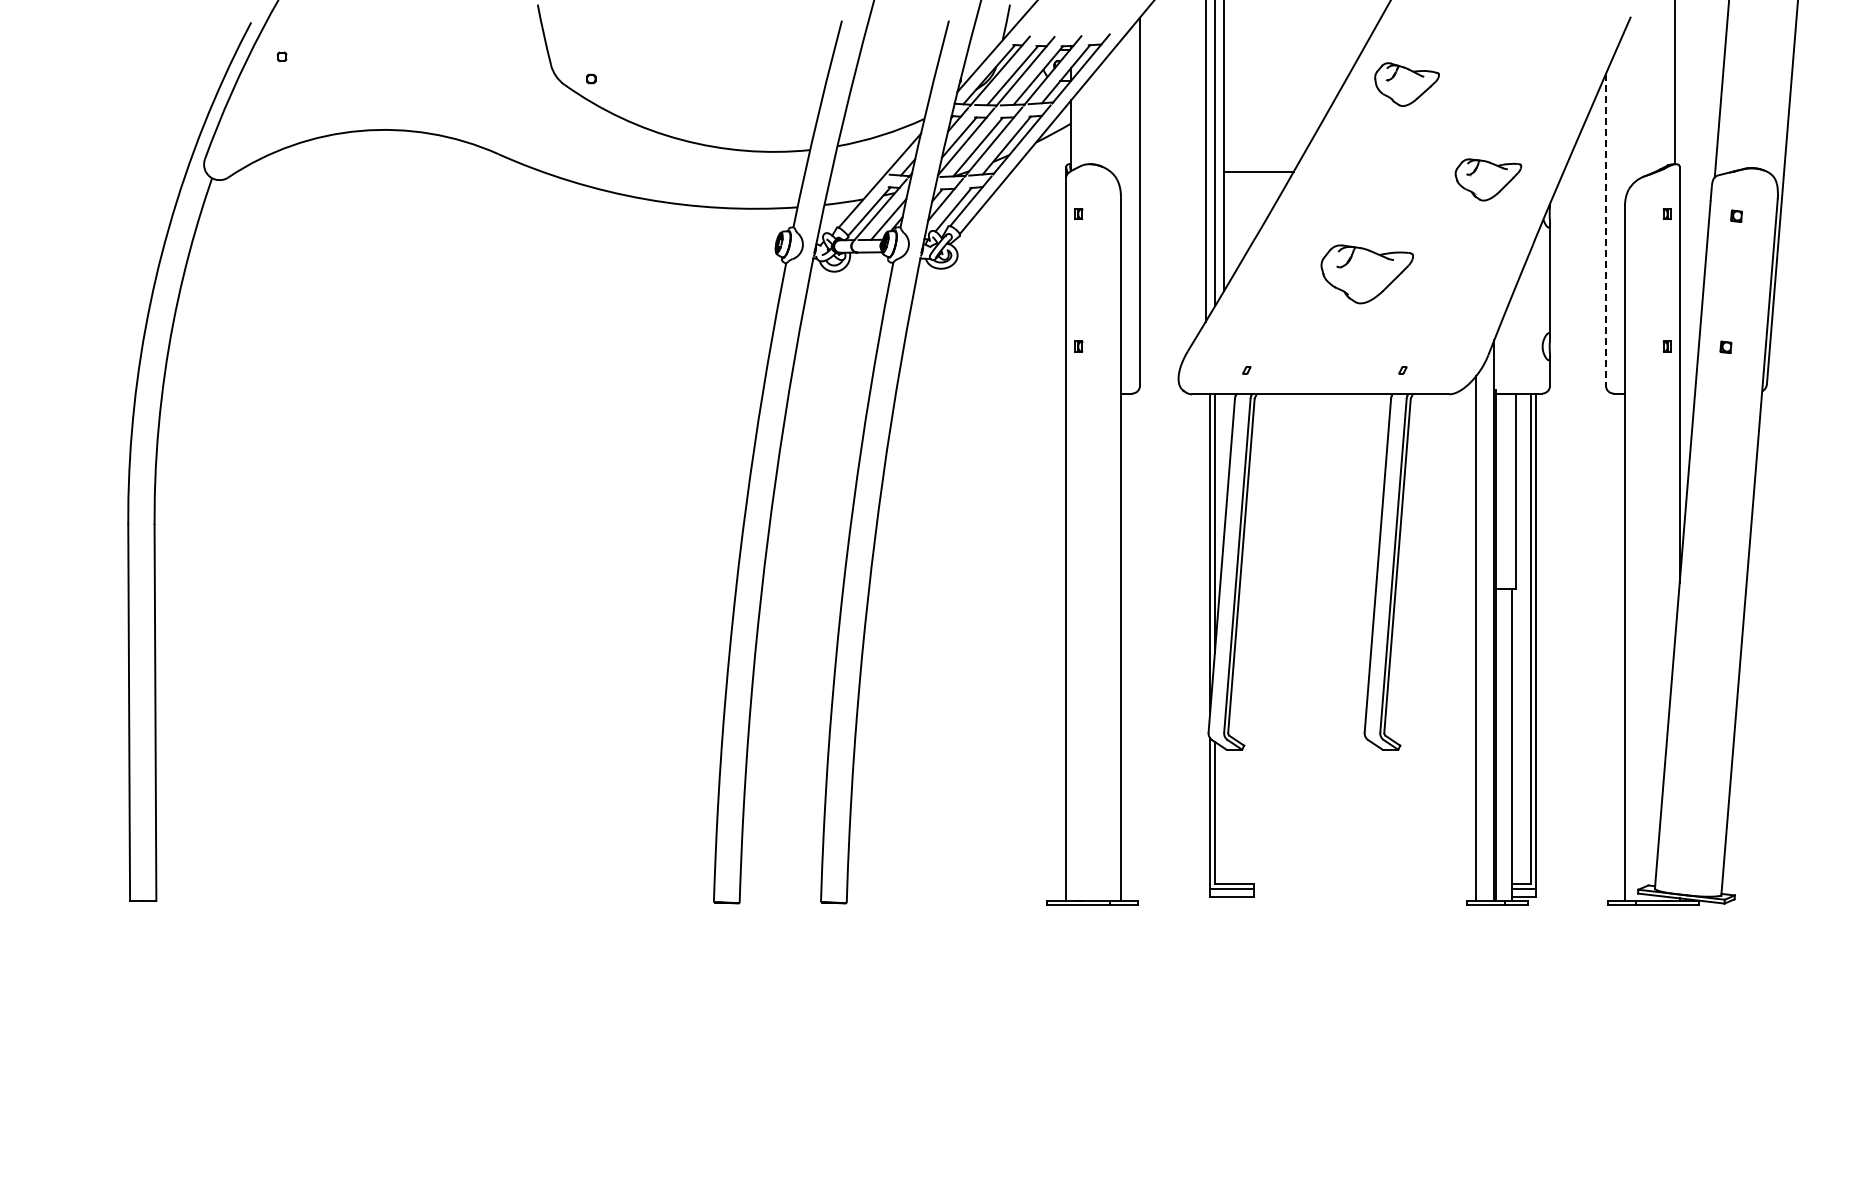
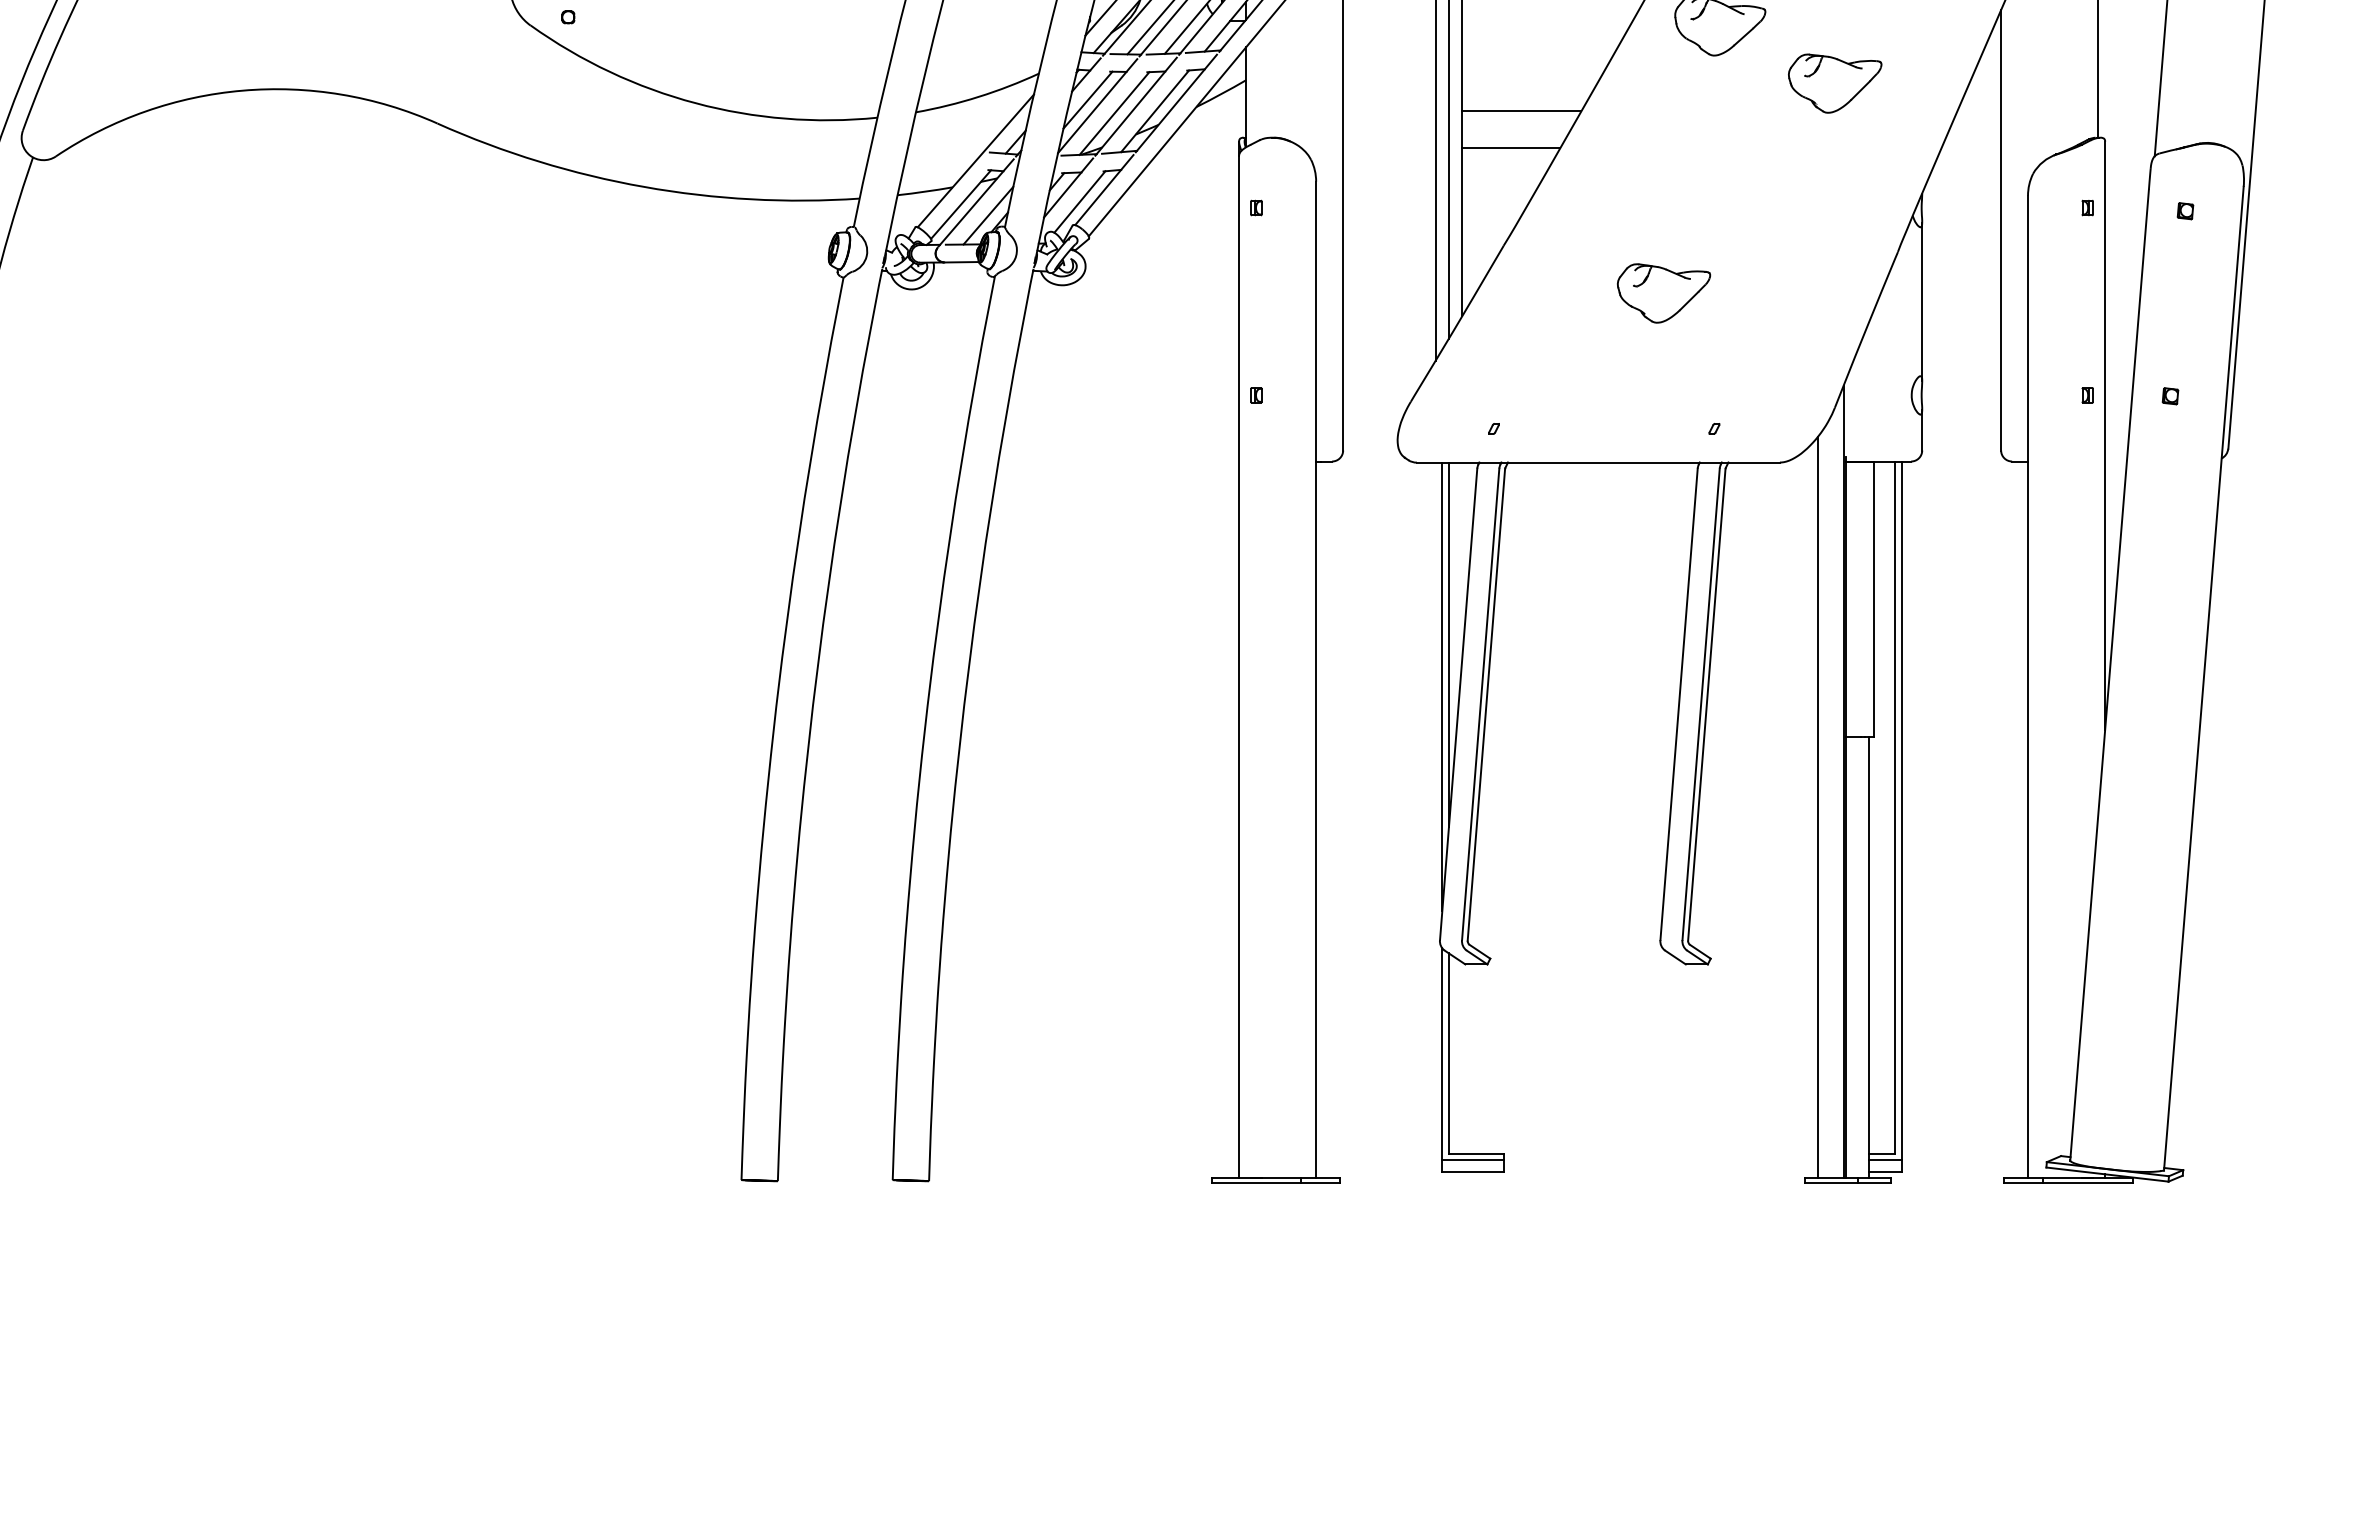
line: (1266, 145) -> (1521, 111), added
part: (1488, 179) -> (1835, 82), moved
line: (1605, 229) -> (2000, 229), dashed -> solid
part: (1366, 274) -> (1662, 293), size x0.71

